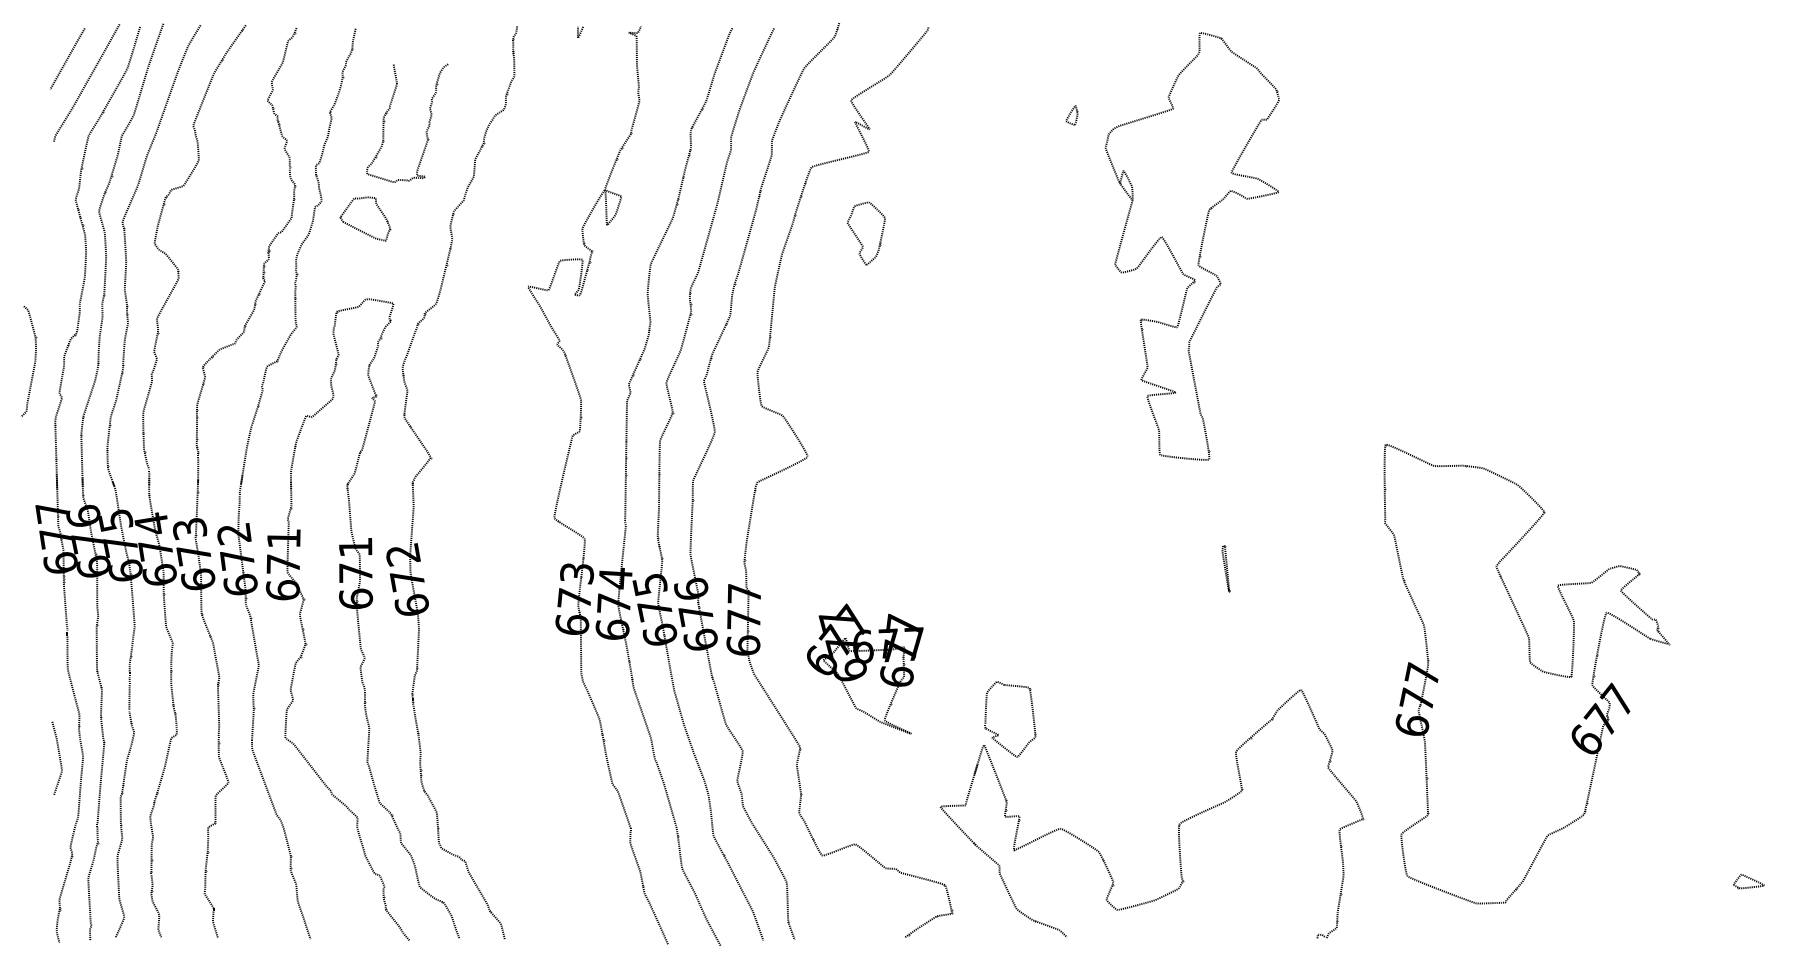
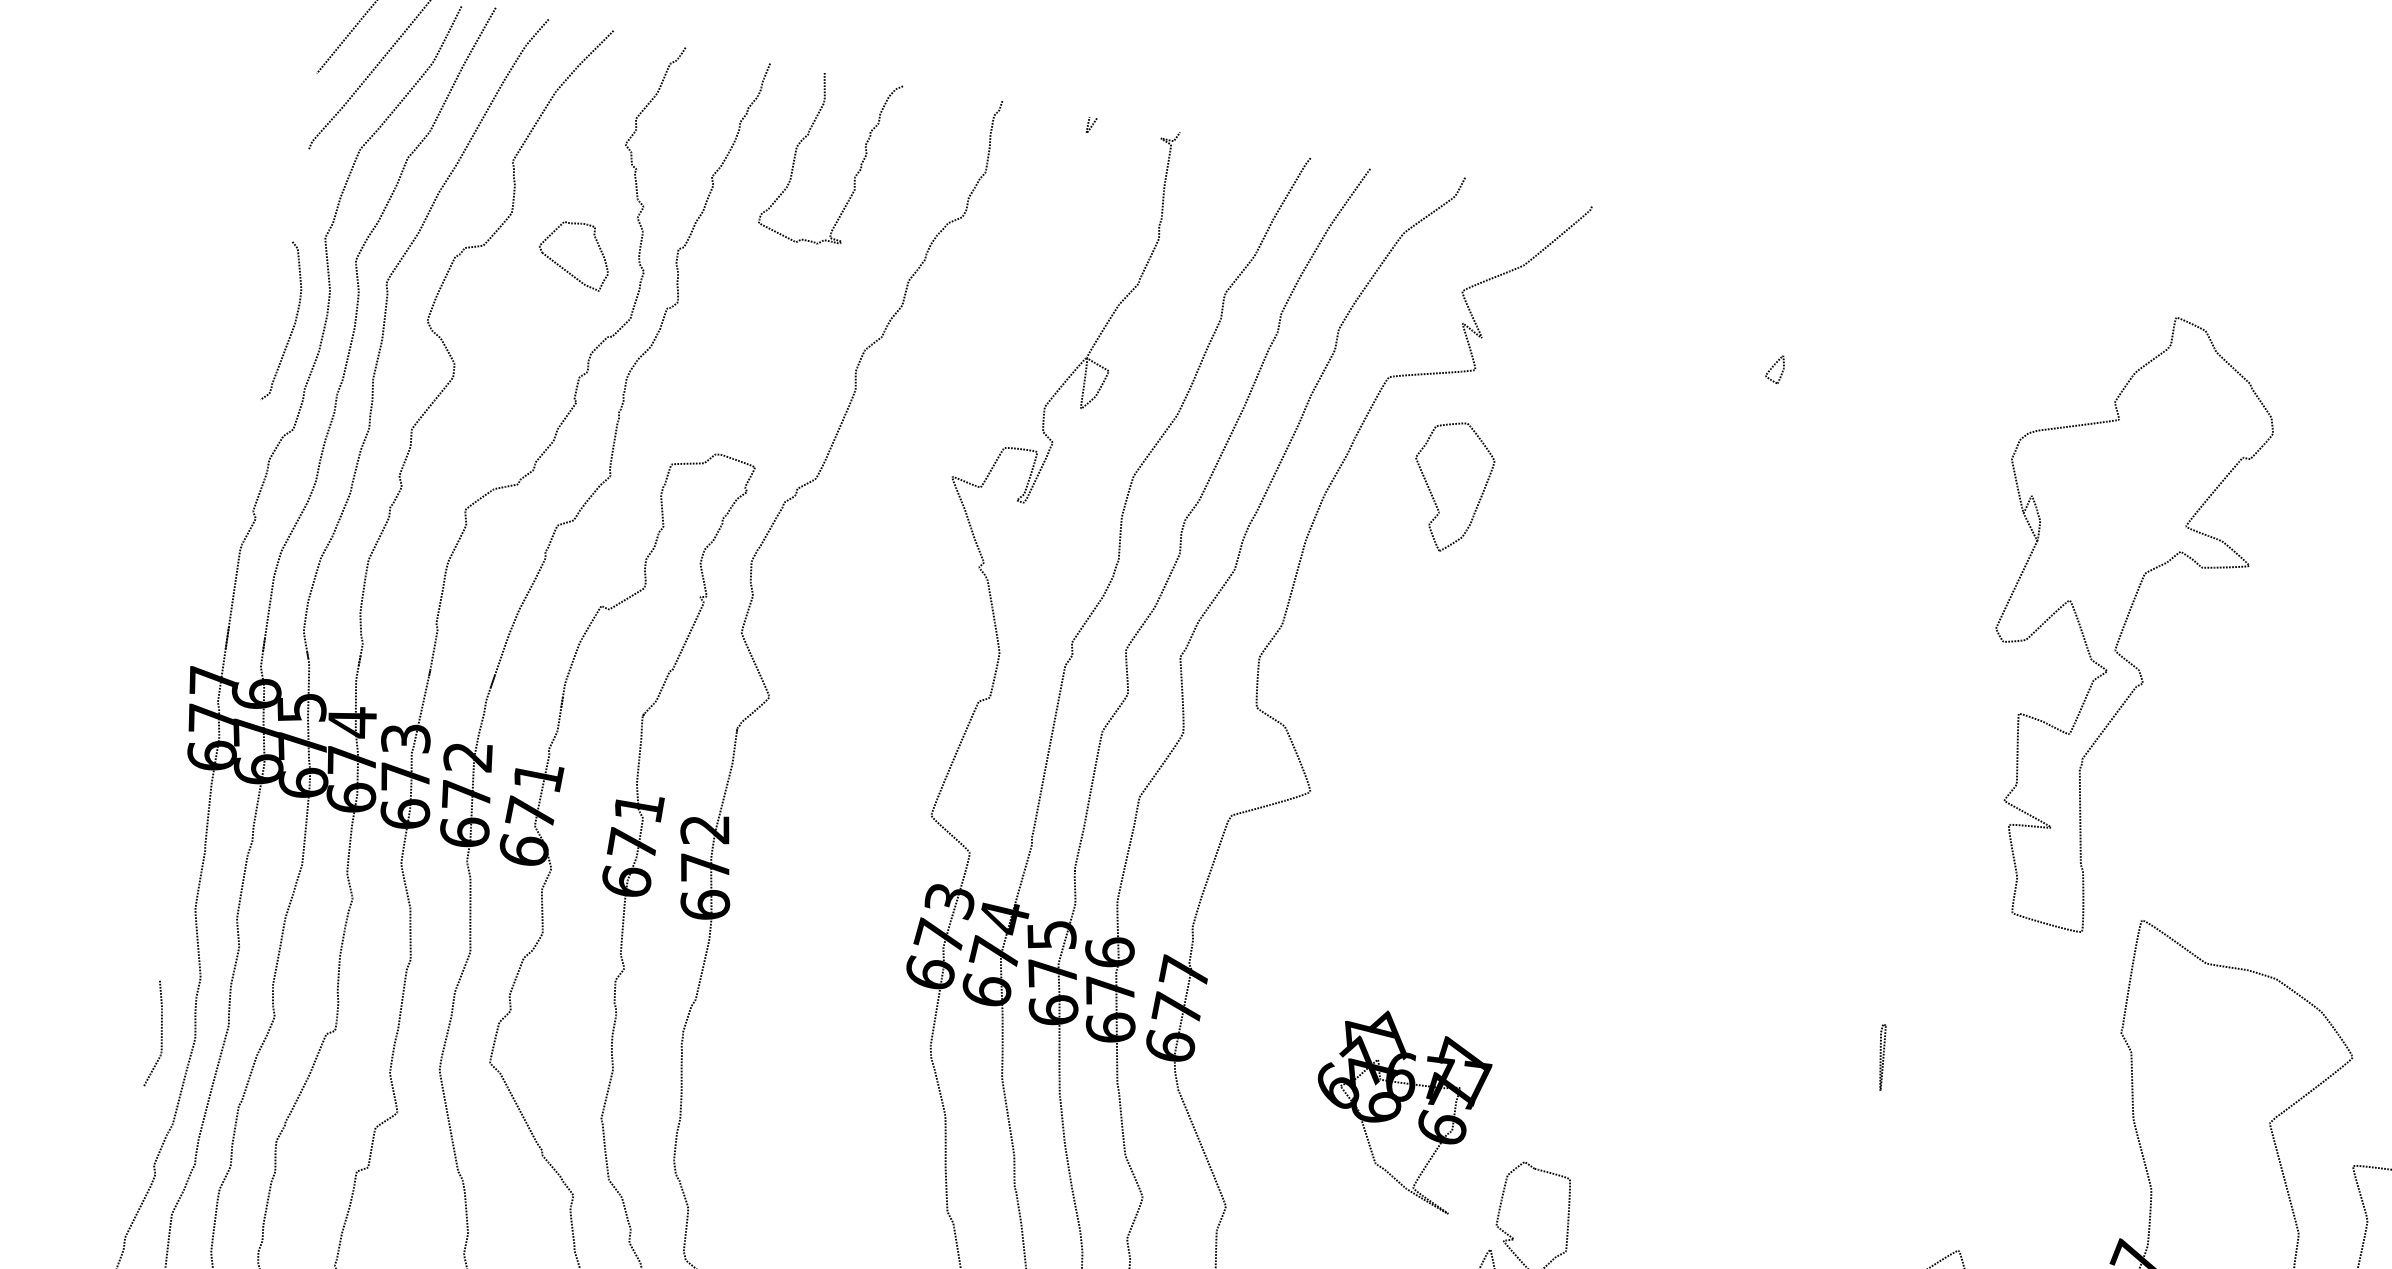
curve: (425, 131) -> (853, 176), moved
part: (360, 229) -> (565, 268), moved
part: (866, 233) -> (1450, 486), size x1.43
curve: (1199, 250) -> (2120, 629), moved
curve: (34, 360) -> (294, 322), moved
part: (865, 668) -> (1398, 1108), moved

